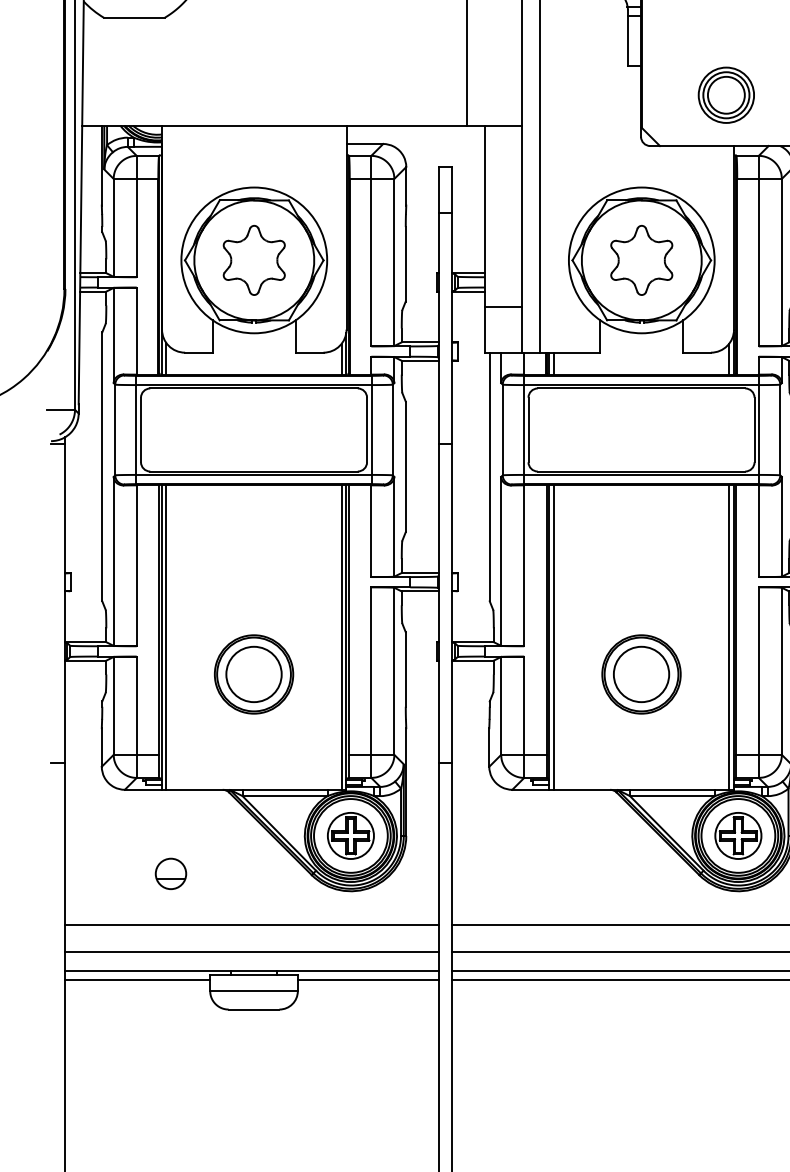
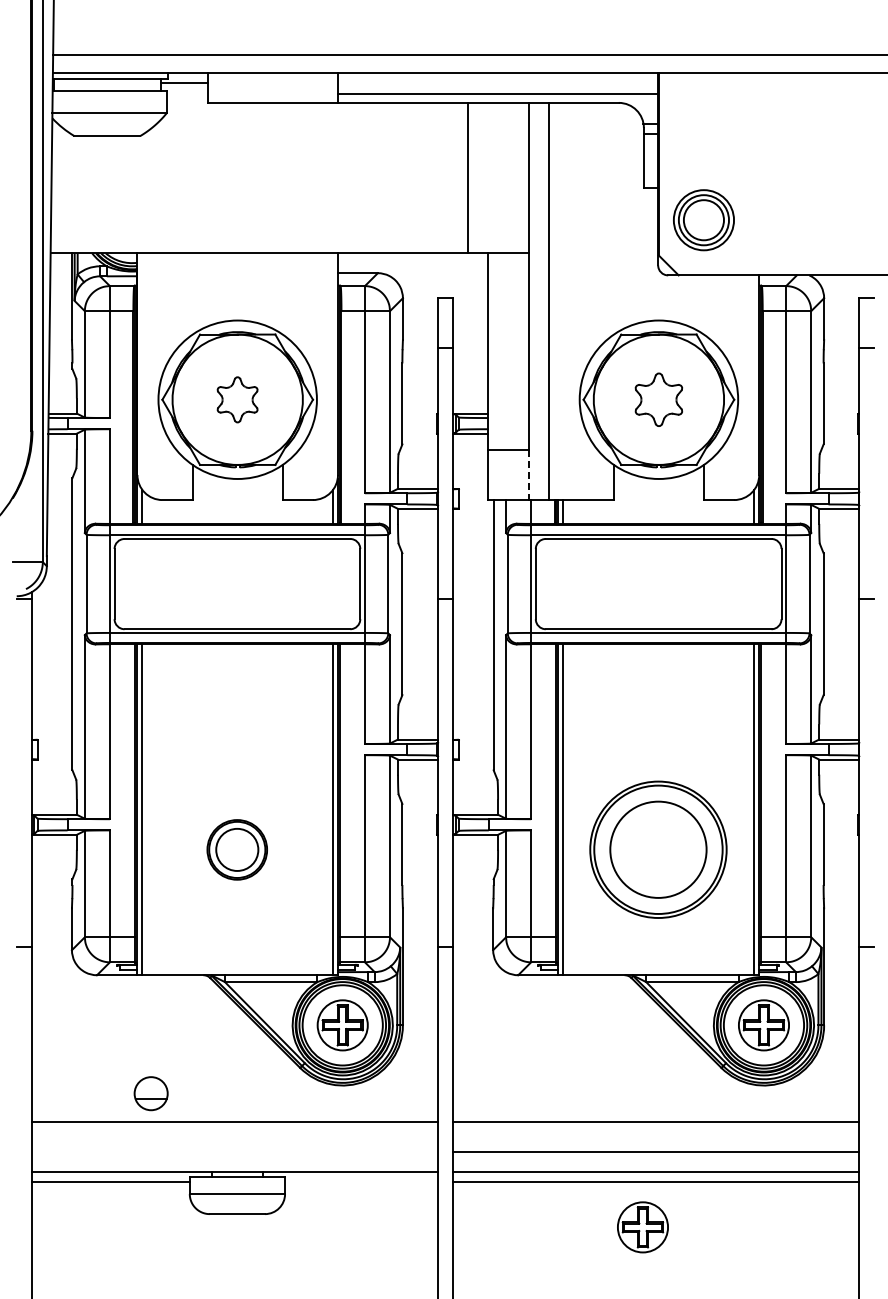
part: (726, 95) -> (703, 220), moved
part: (254, 260) -> (237, 399), size x0.6
part: (641, 260) -> (658, 399), size x0.7
line: (521, 330) -> (528, 475), solid -> dashed
part: (253, 674) -> (236, 849), size x0.7
part: (641, 674) -> (658, 849), size x1.6
part: (170, 873) -> (150, 1093), moved
line: (251, 951) -> (234, 1151), removed
line: (368, 980) -> (361, 1182), removed
part: (626, 1021) -> (642, 1227), added

